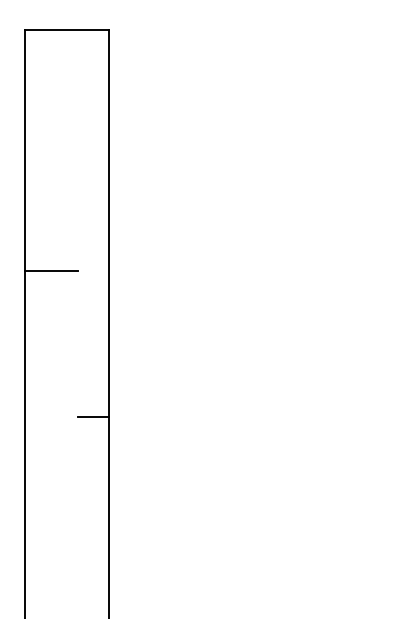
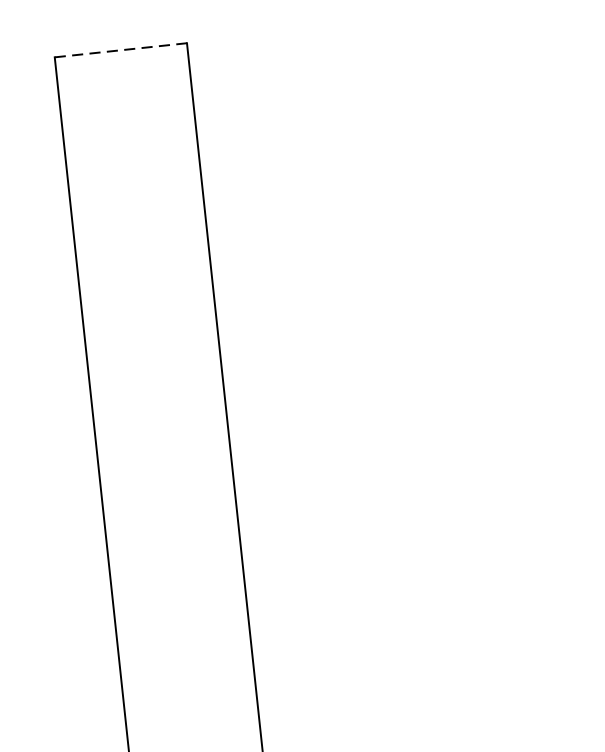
line: (67, 29) -> (121, 49), solid -> dashed
line: (51, 270) -> (136, 432), removed
line: (93, 417) -> (227, 657), removed

